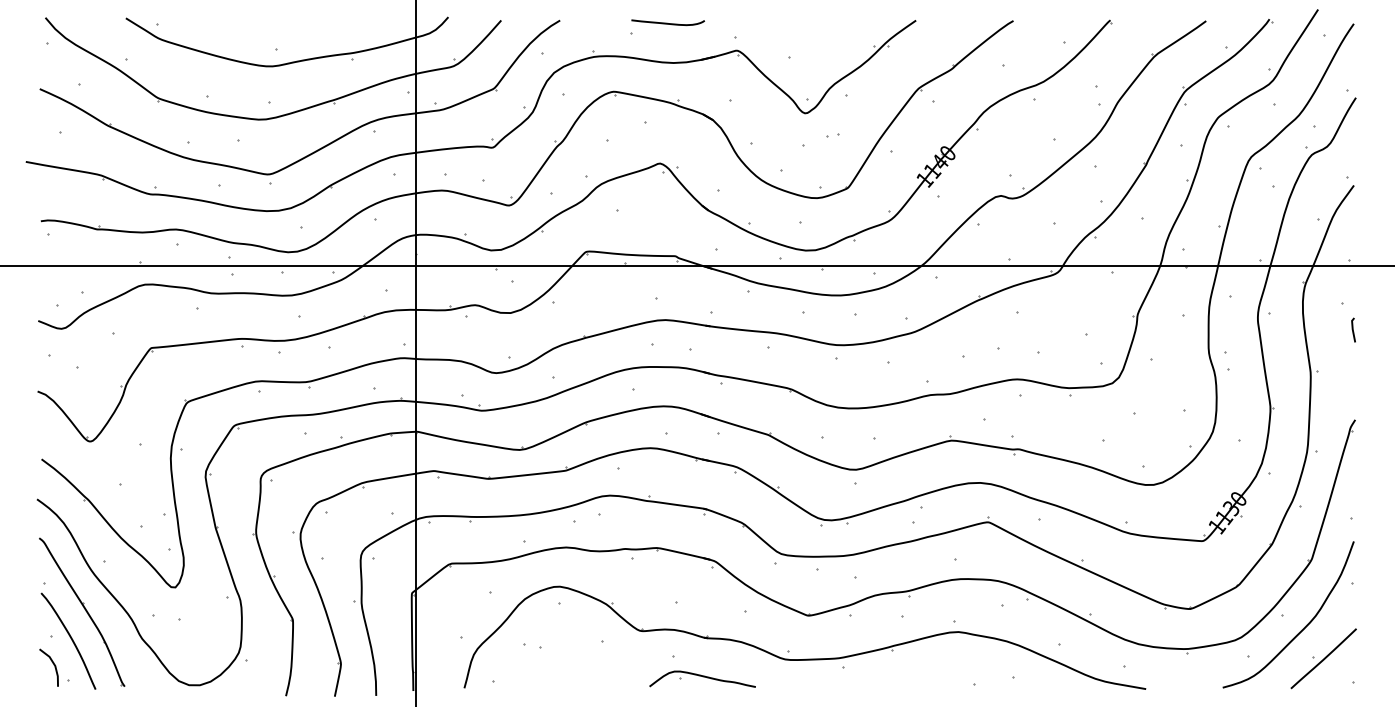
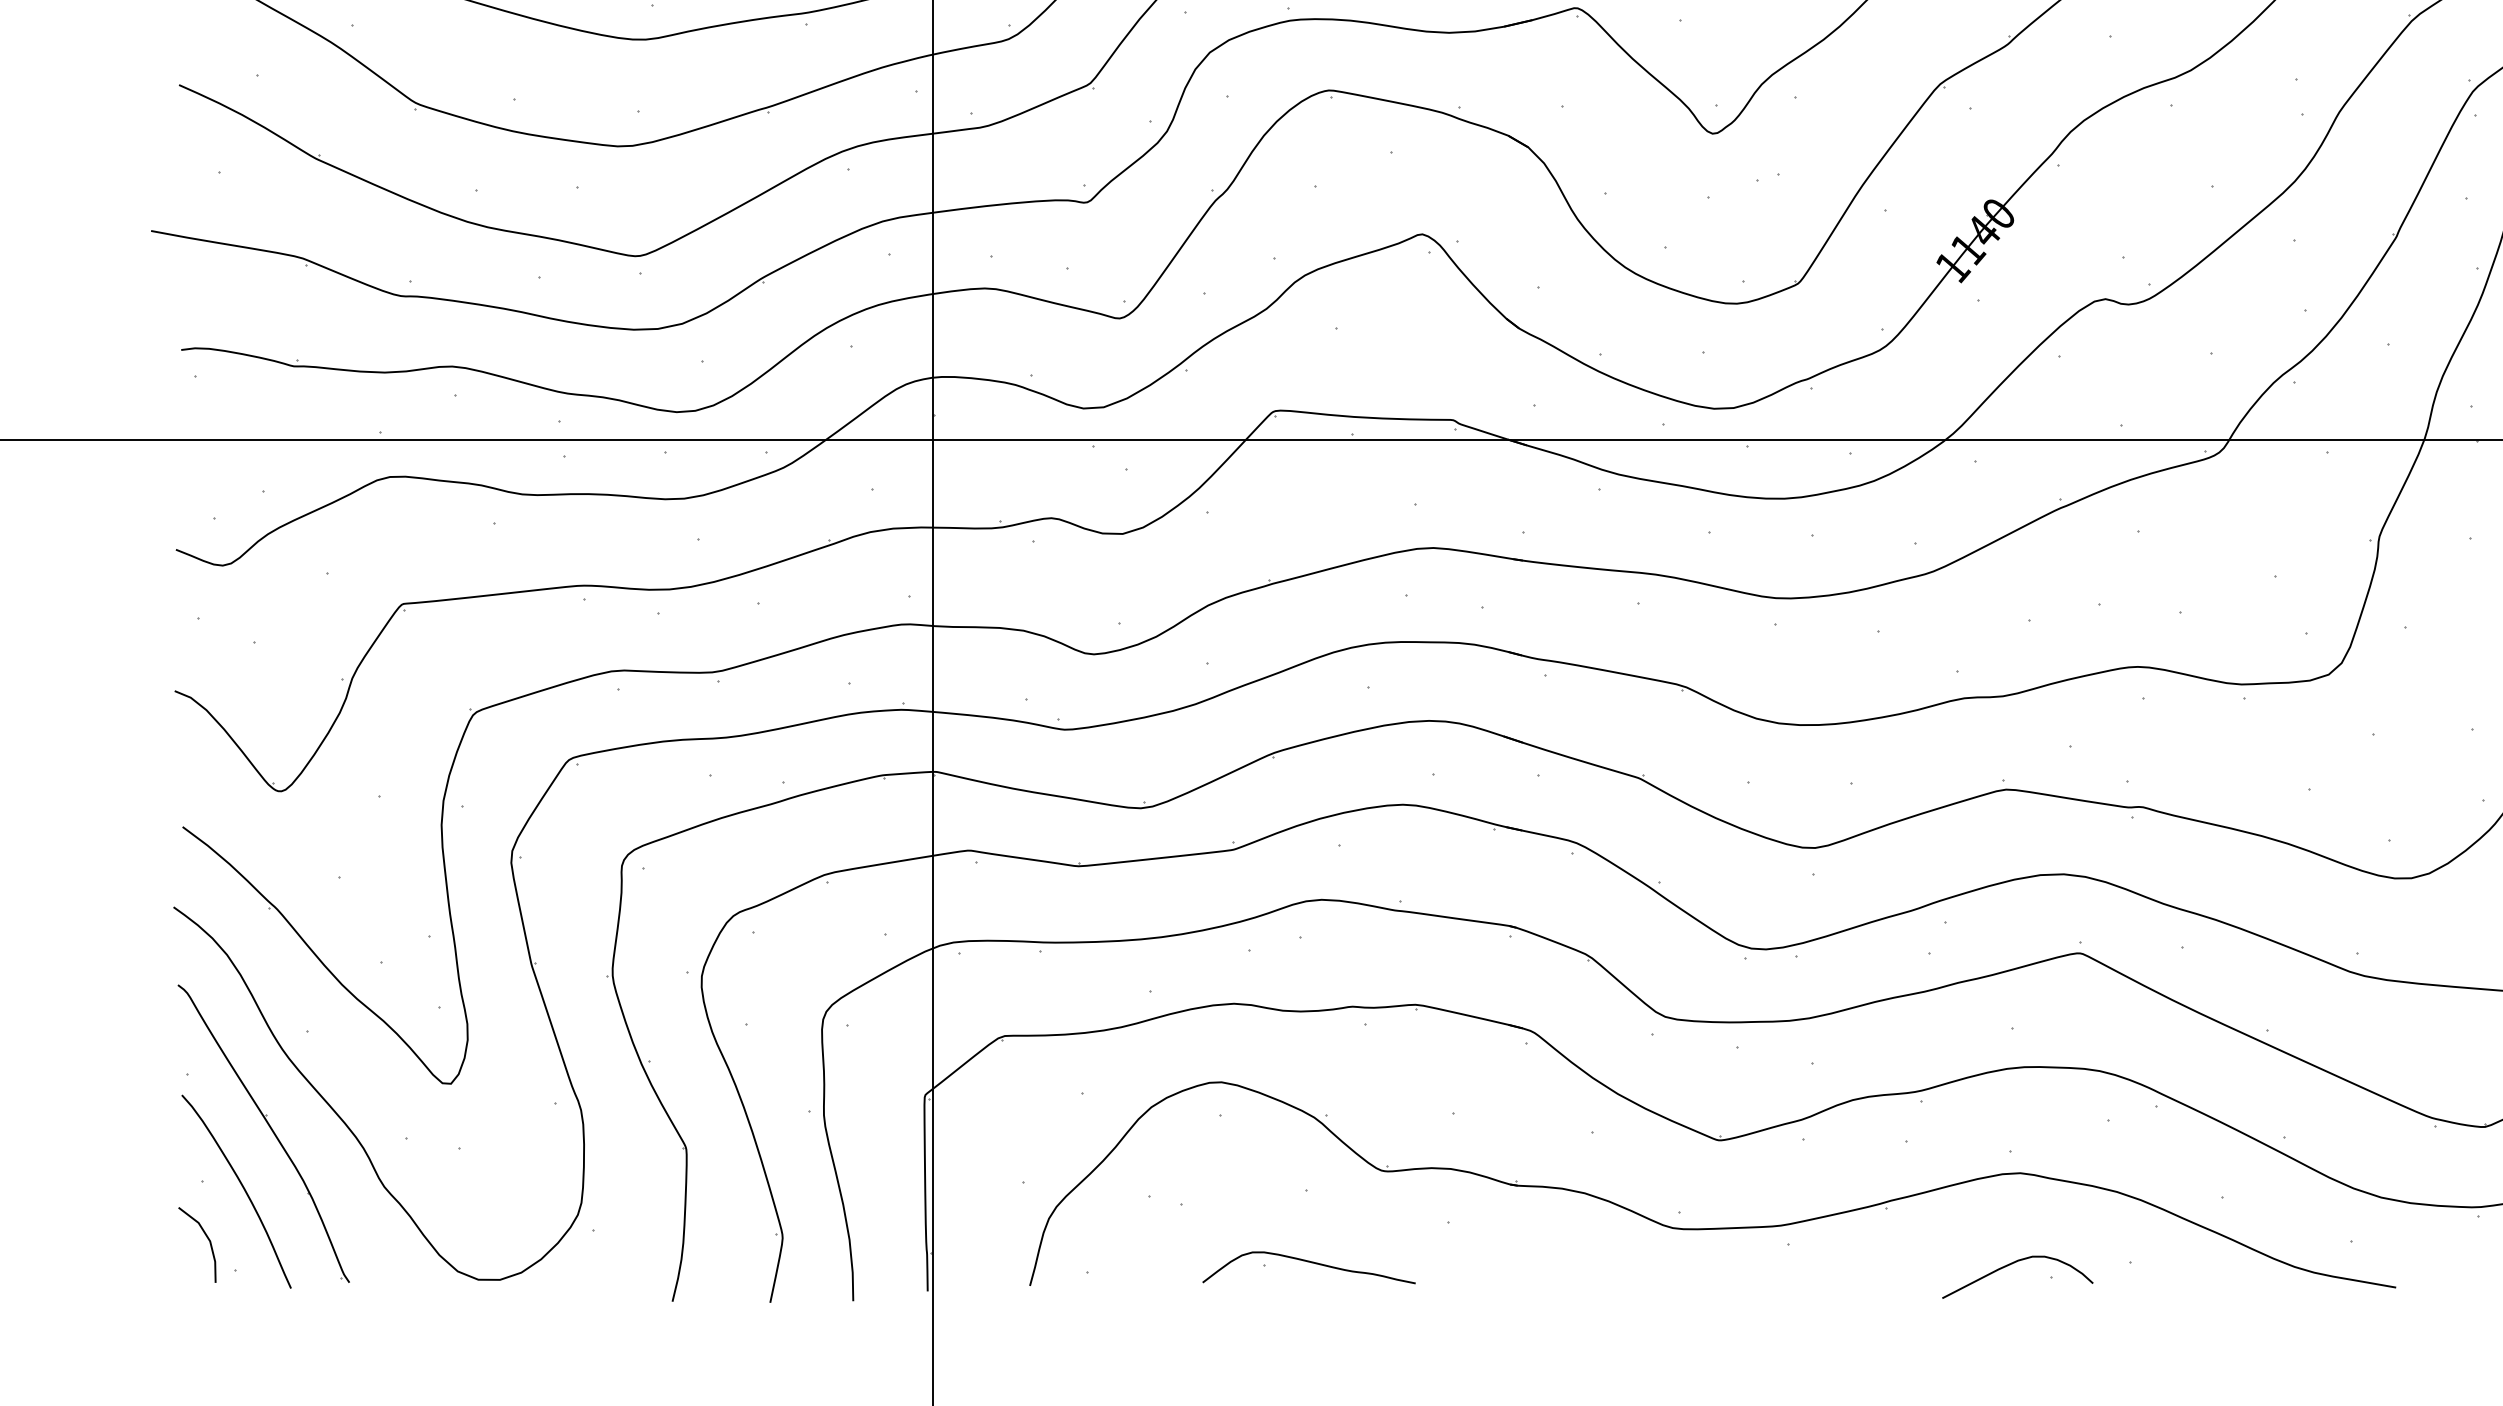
curve: (956, 677) -> (2016, 1264), added
part: (702, 678) -> (1308, 1266), moved

